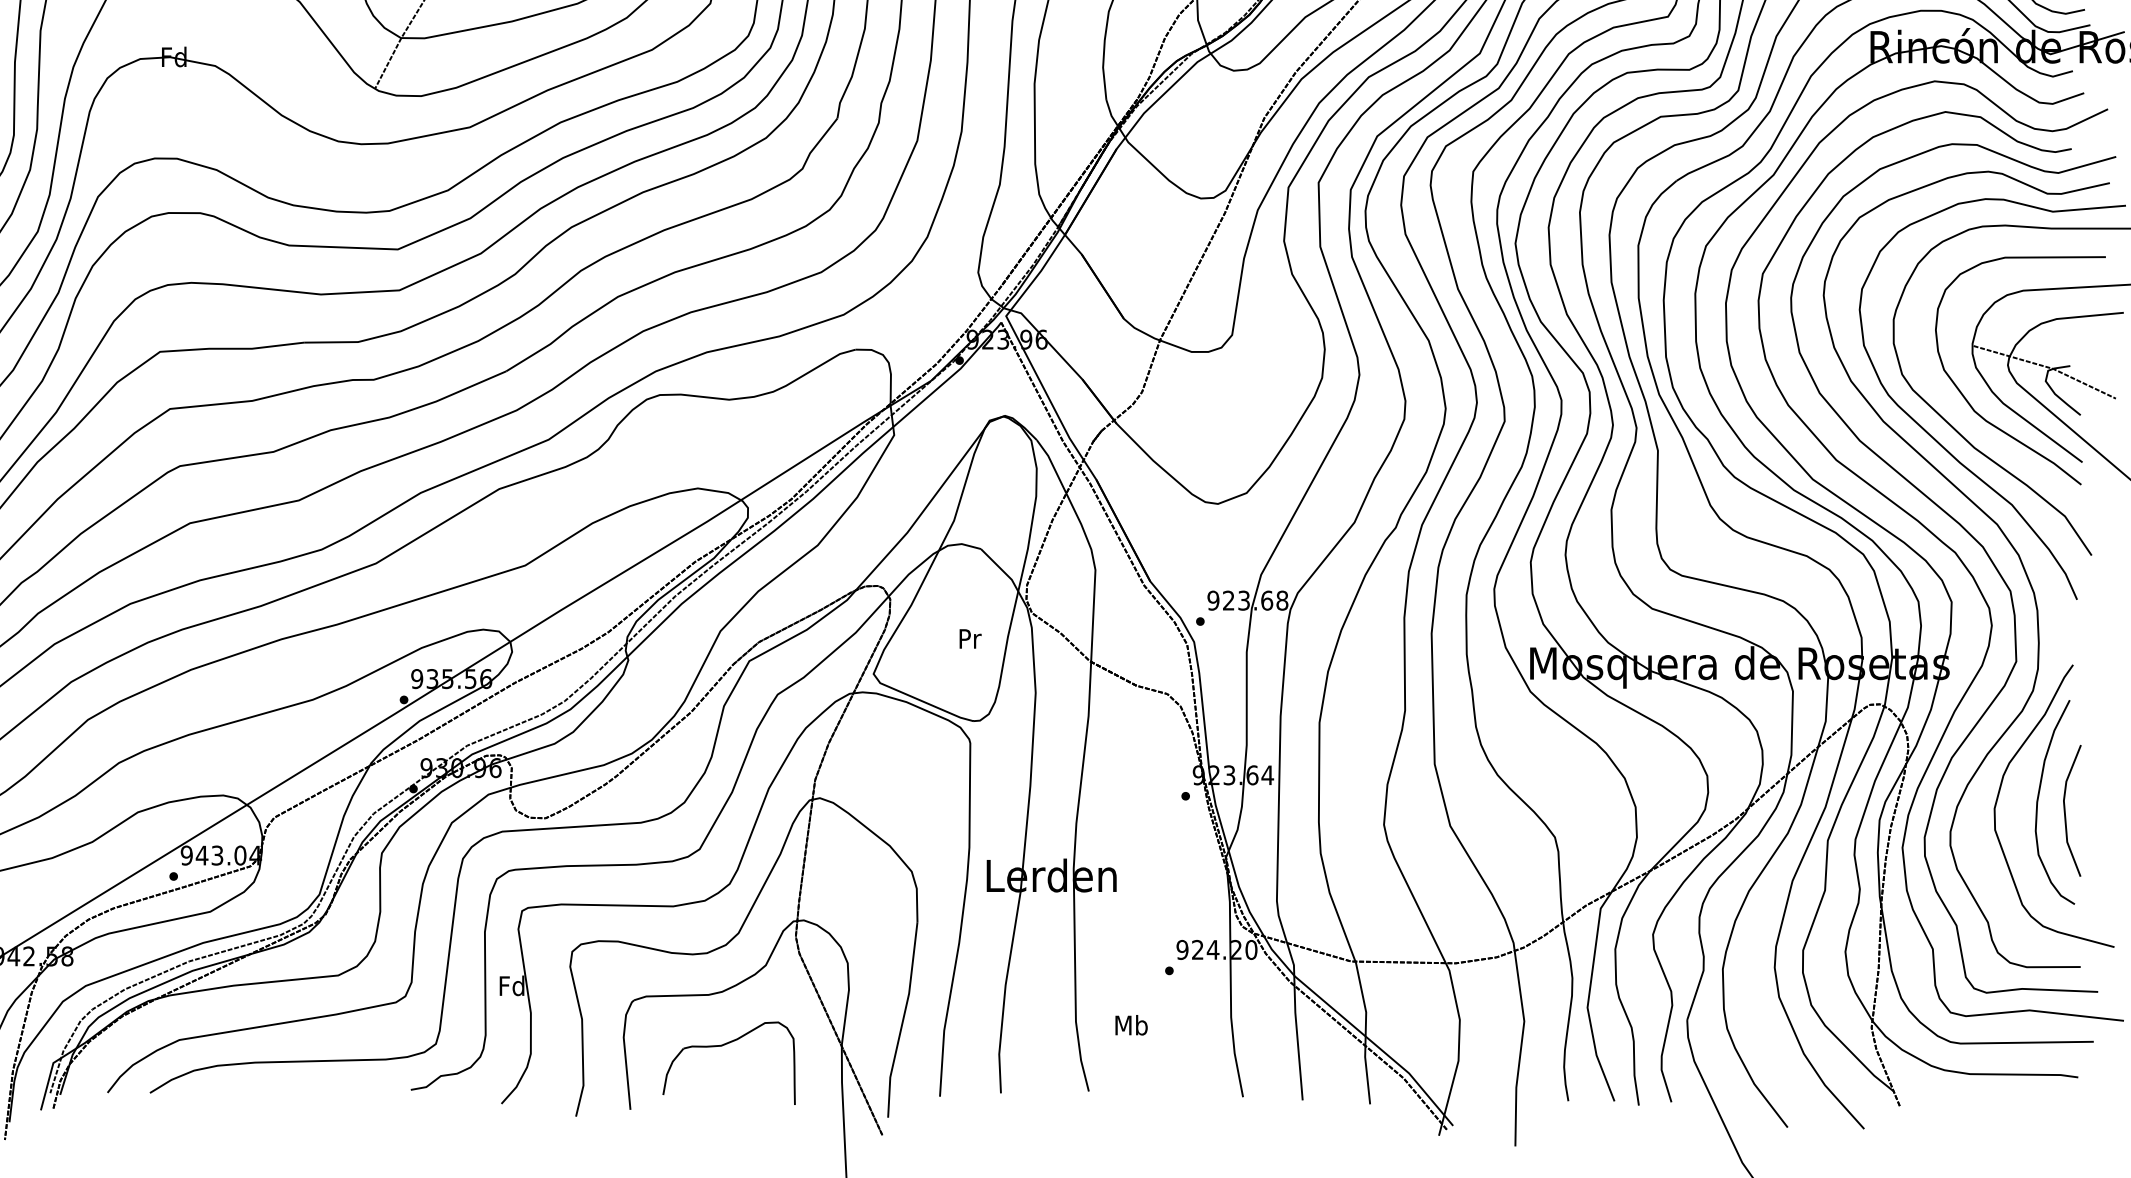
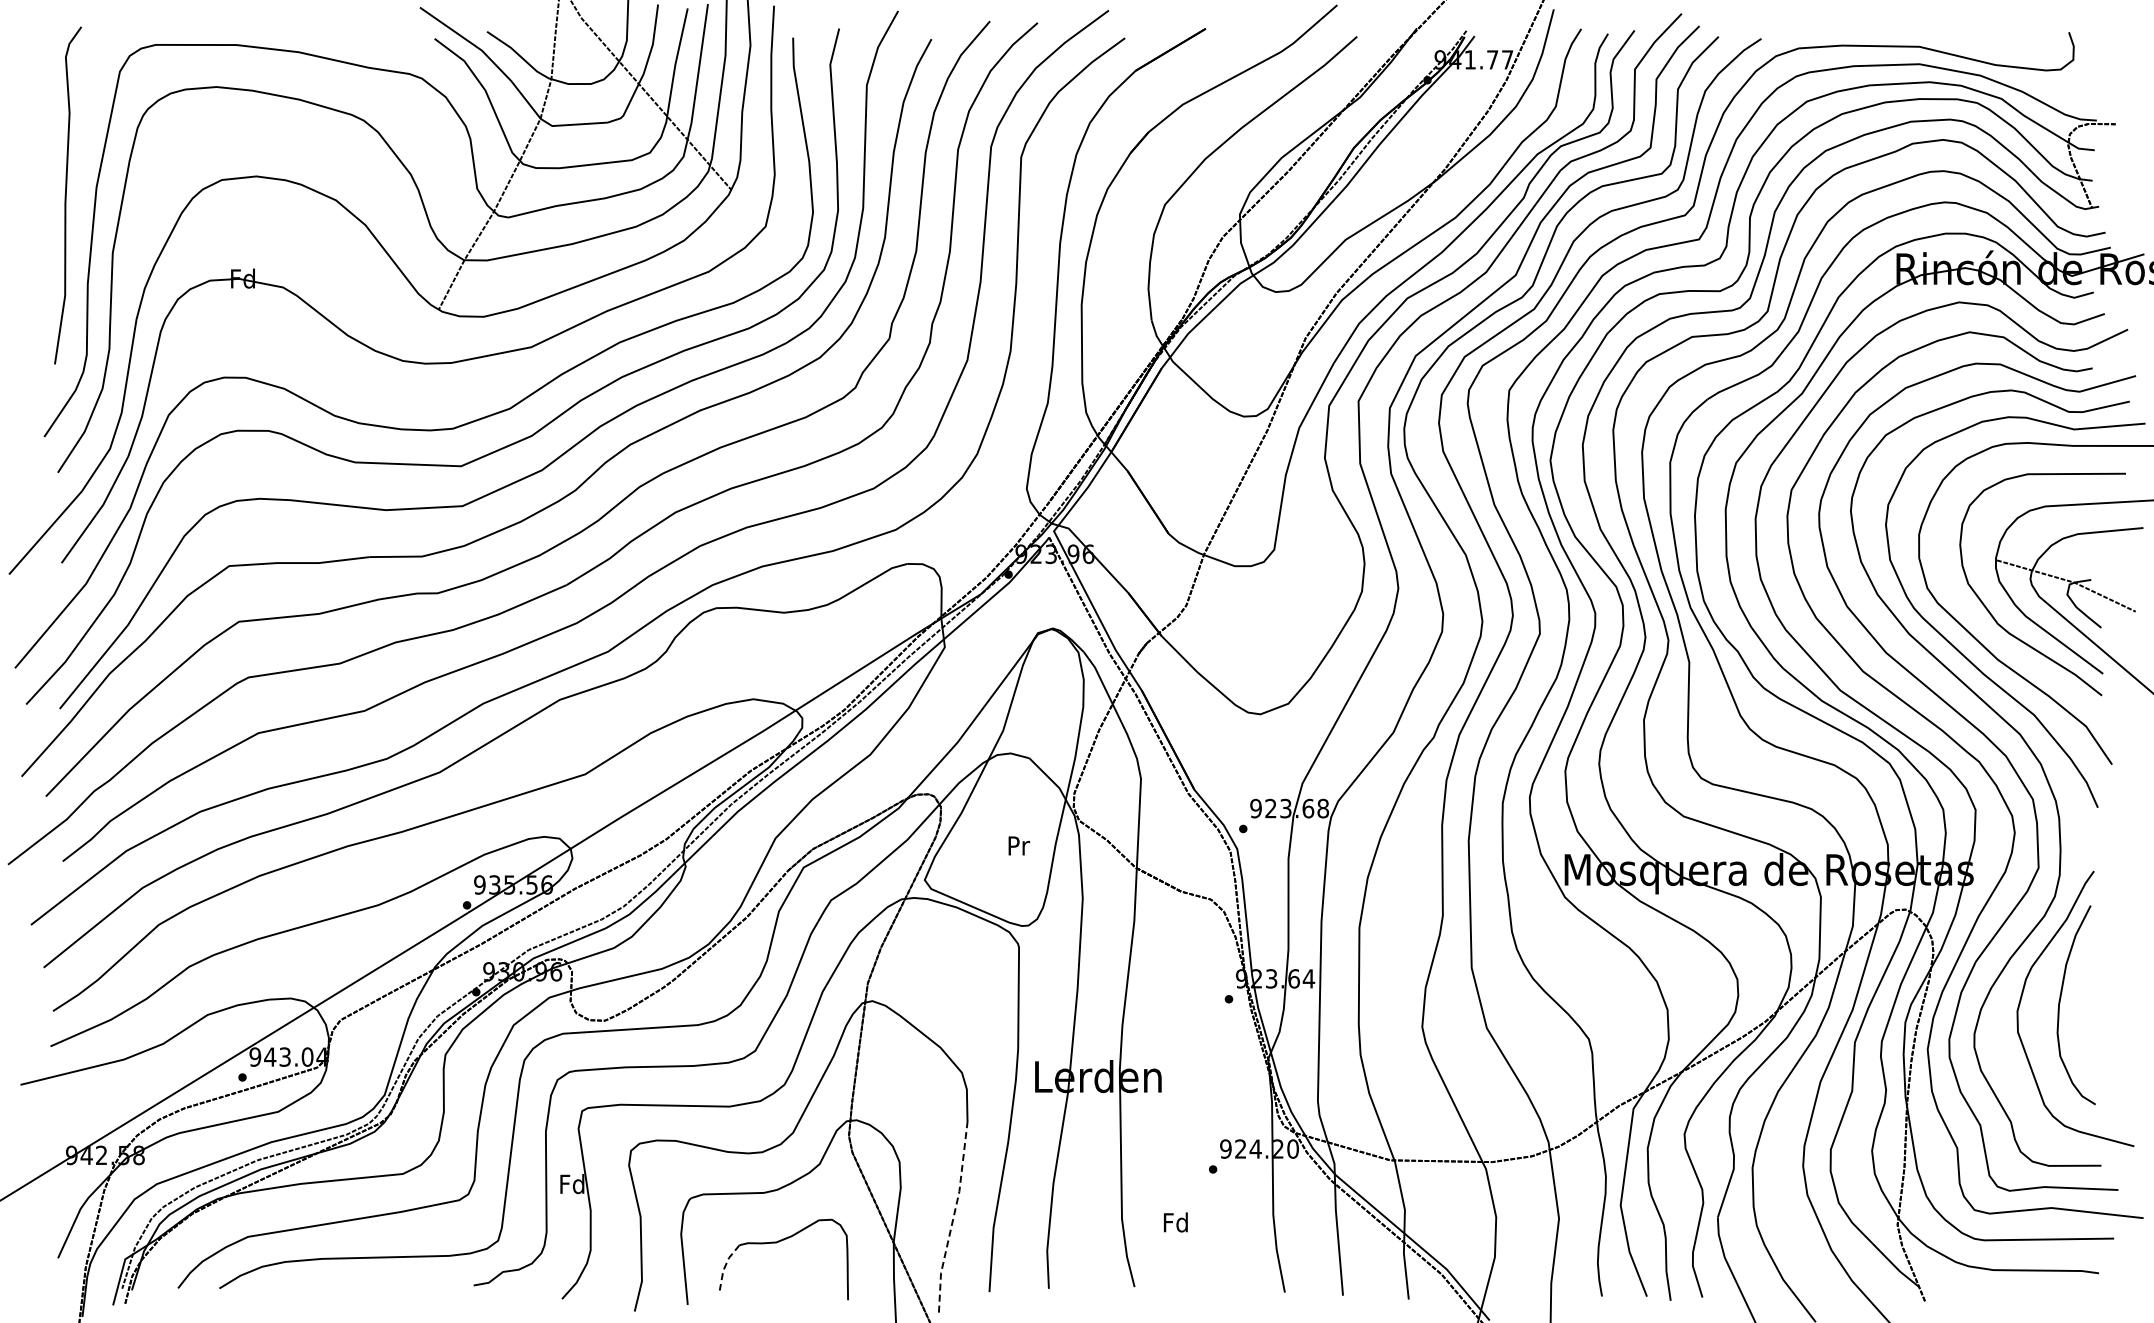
line: (2065, 810) -> (2086, 1013), removed
line: (903, 1019) -> (953, 1216), solid -> dashed
text: (1130, 1025) -> (1175, 1222), Mb -> Fd
line: (669, 1070) -> (725, 1266), solid -> dashed

